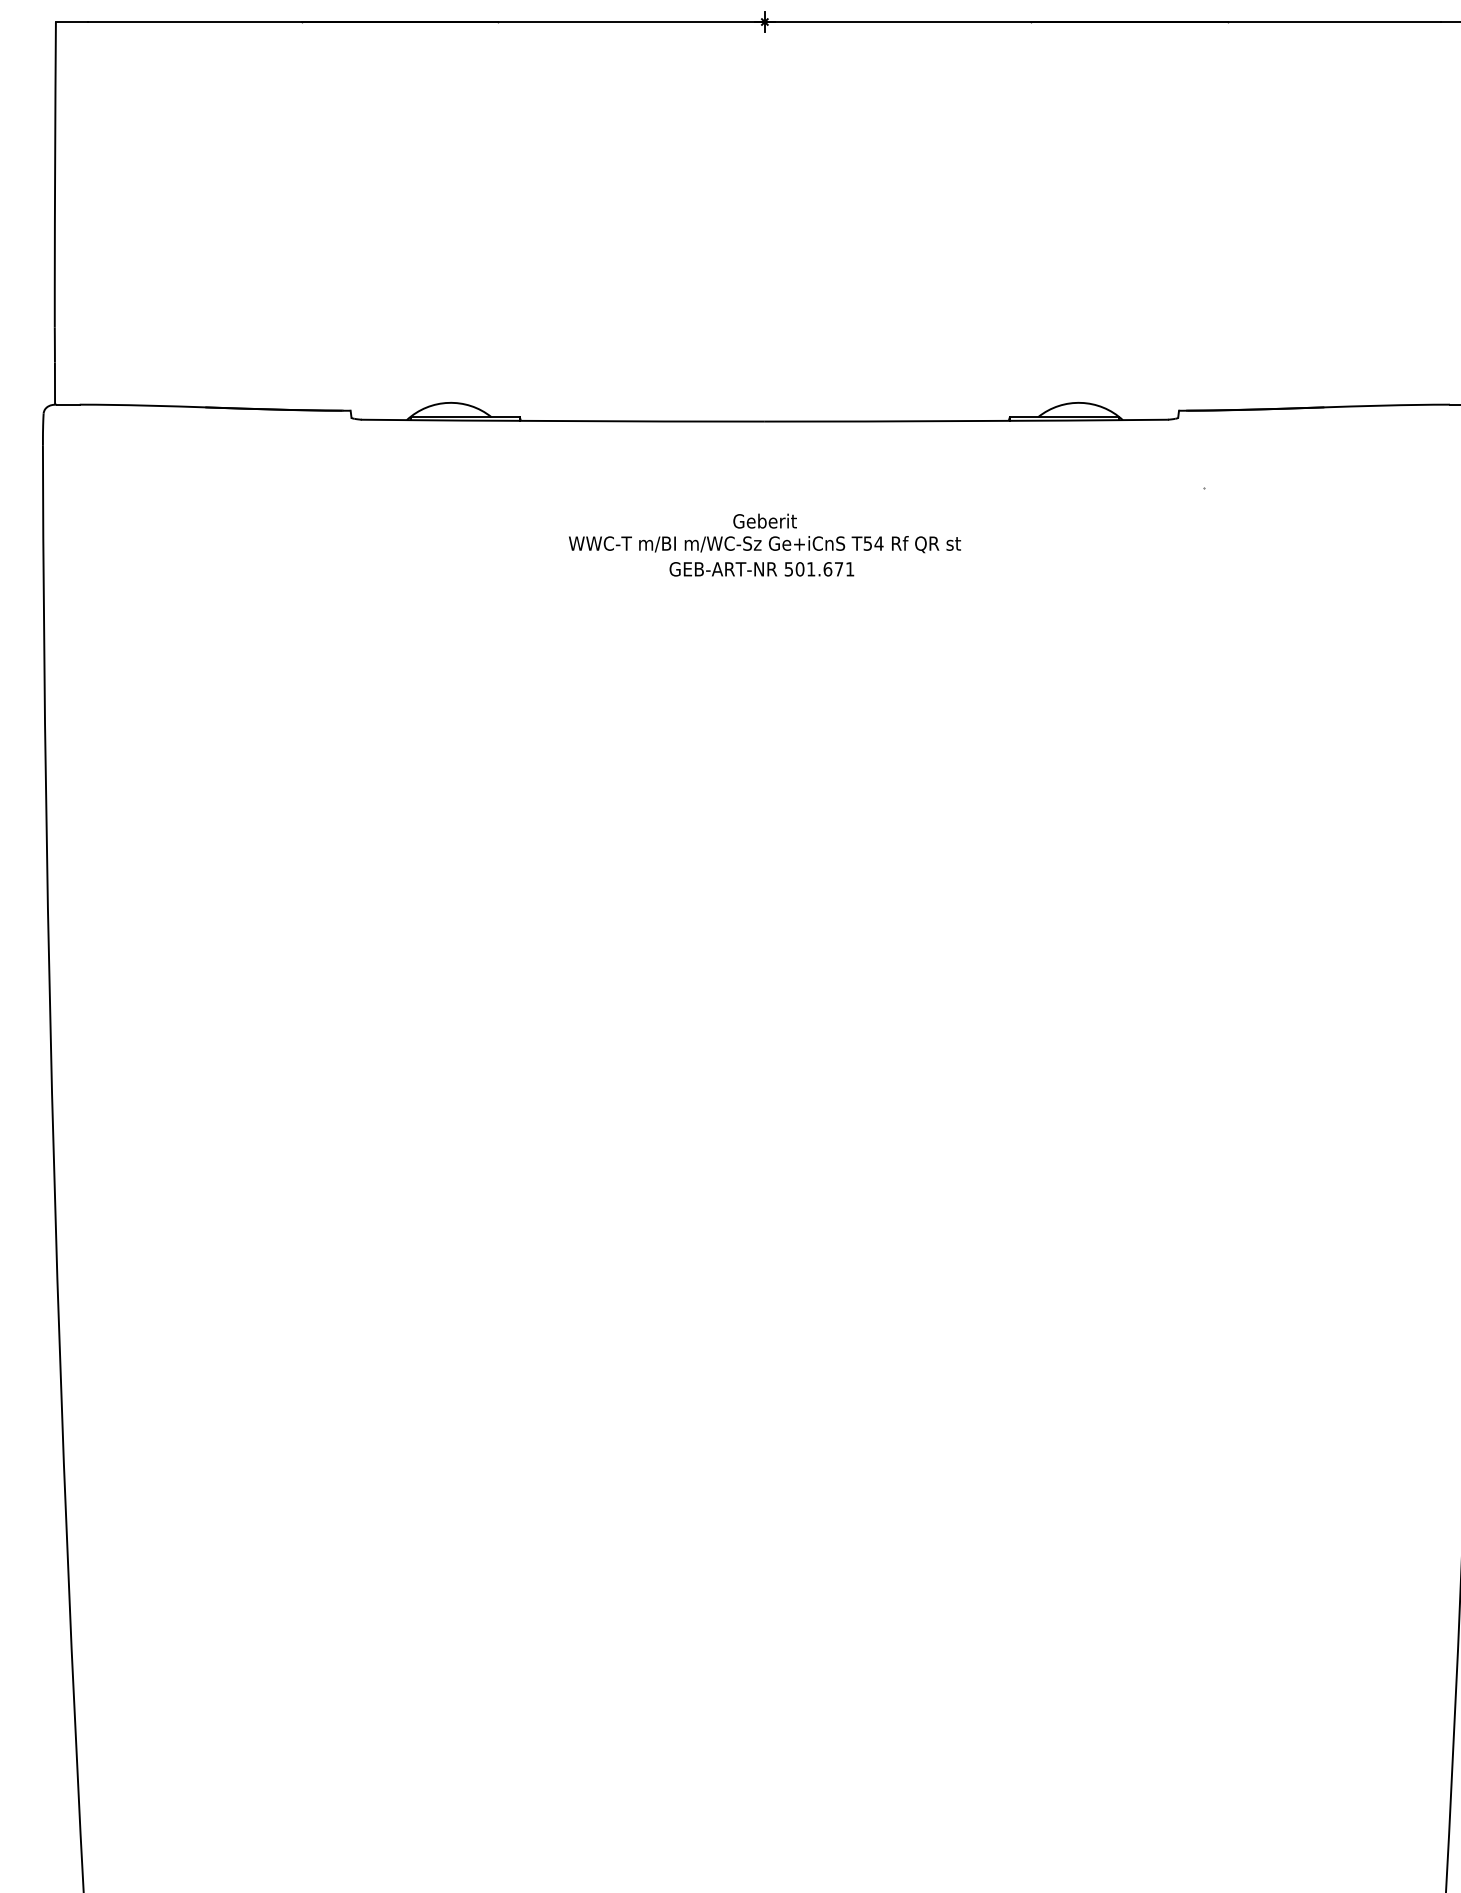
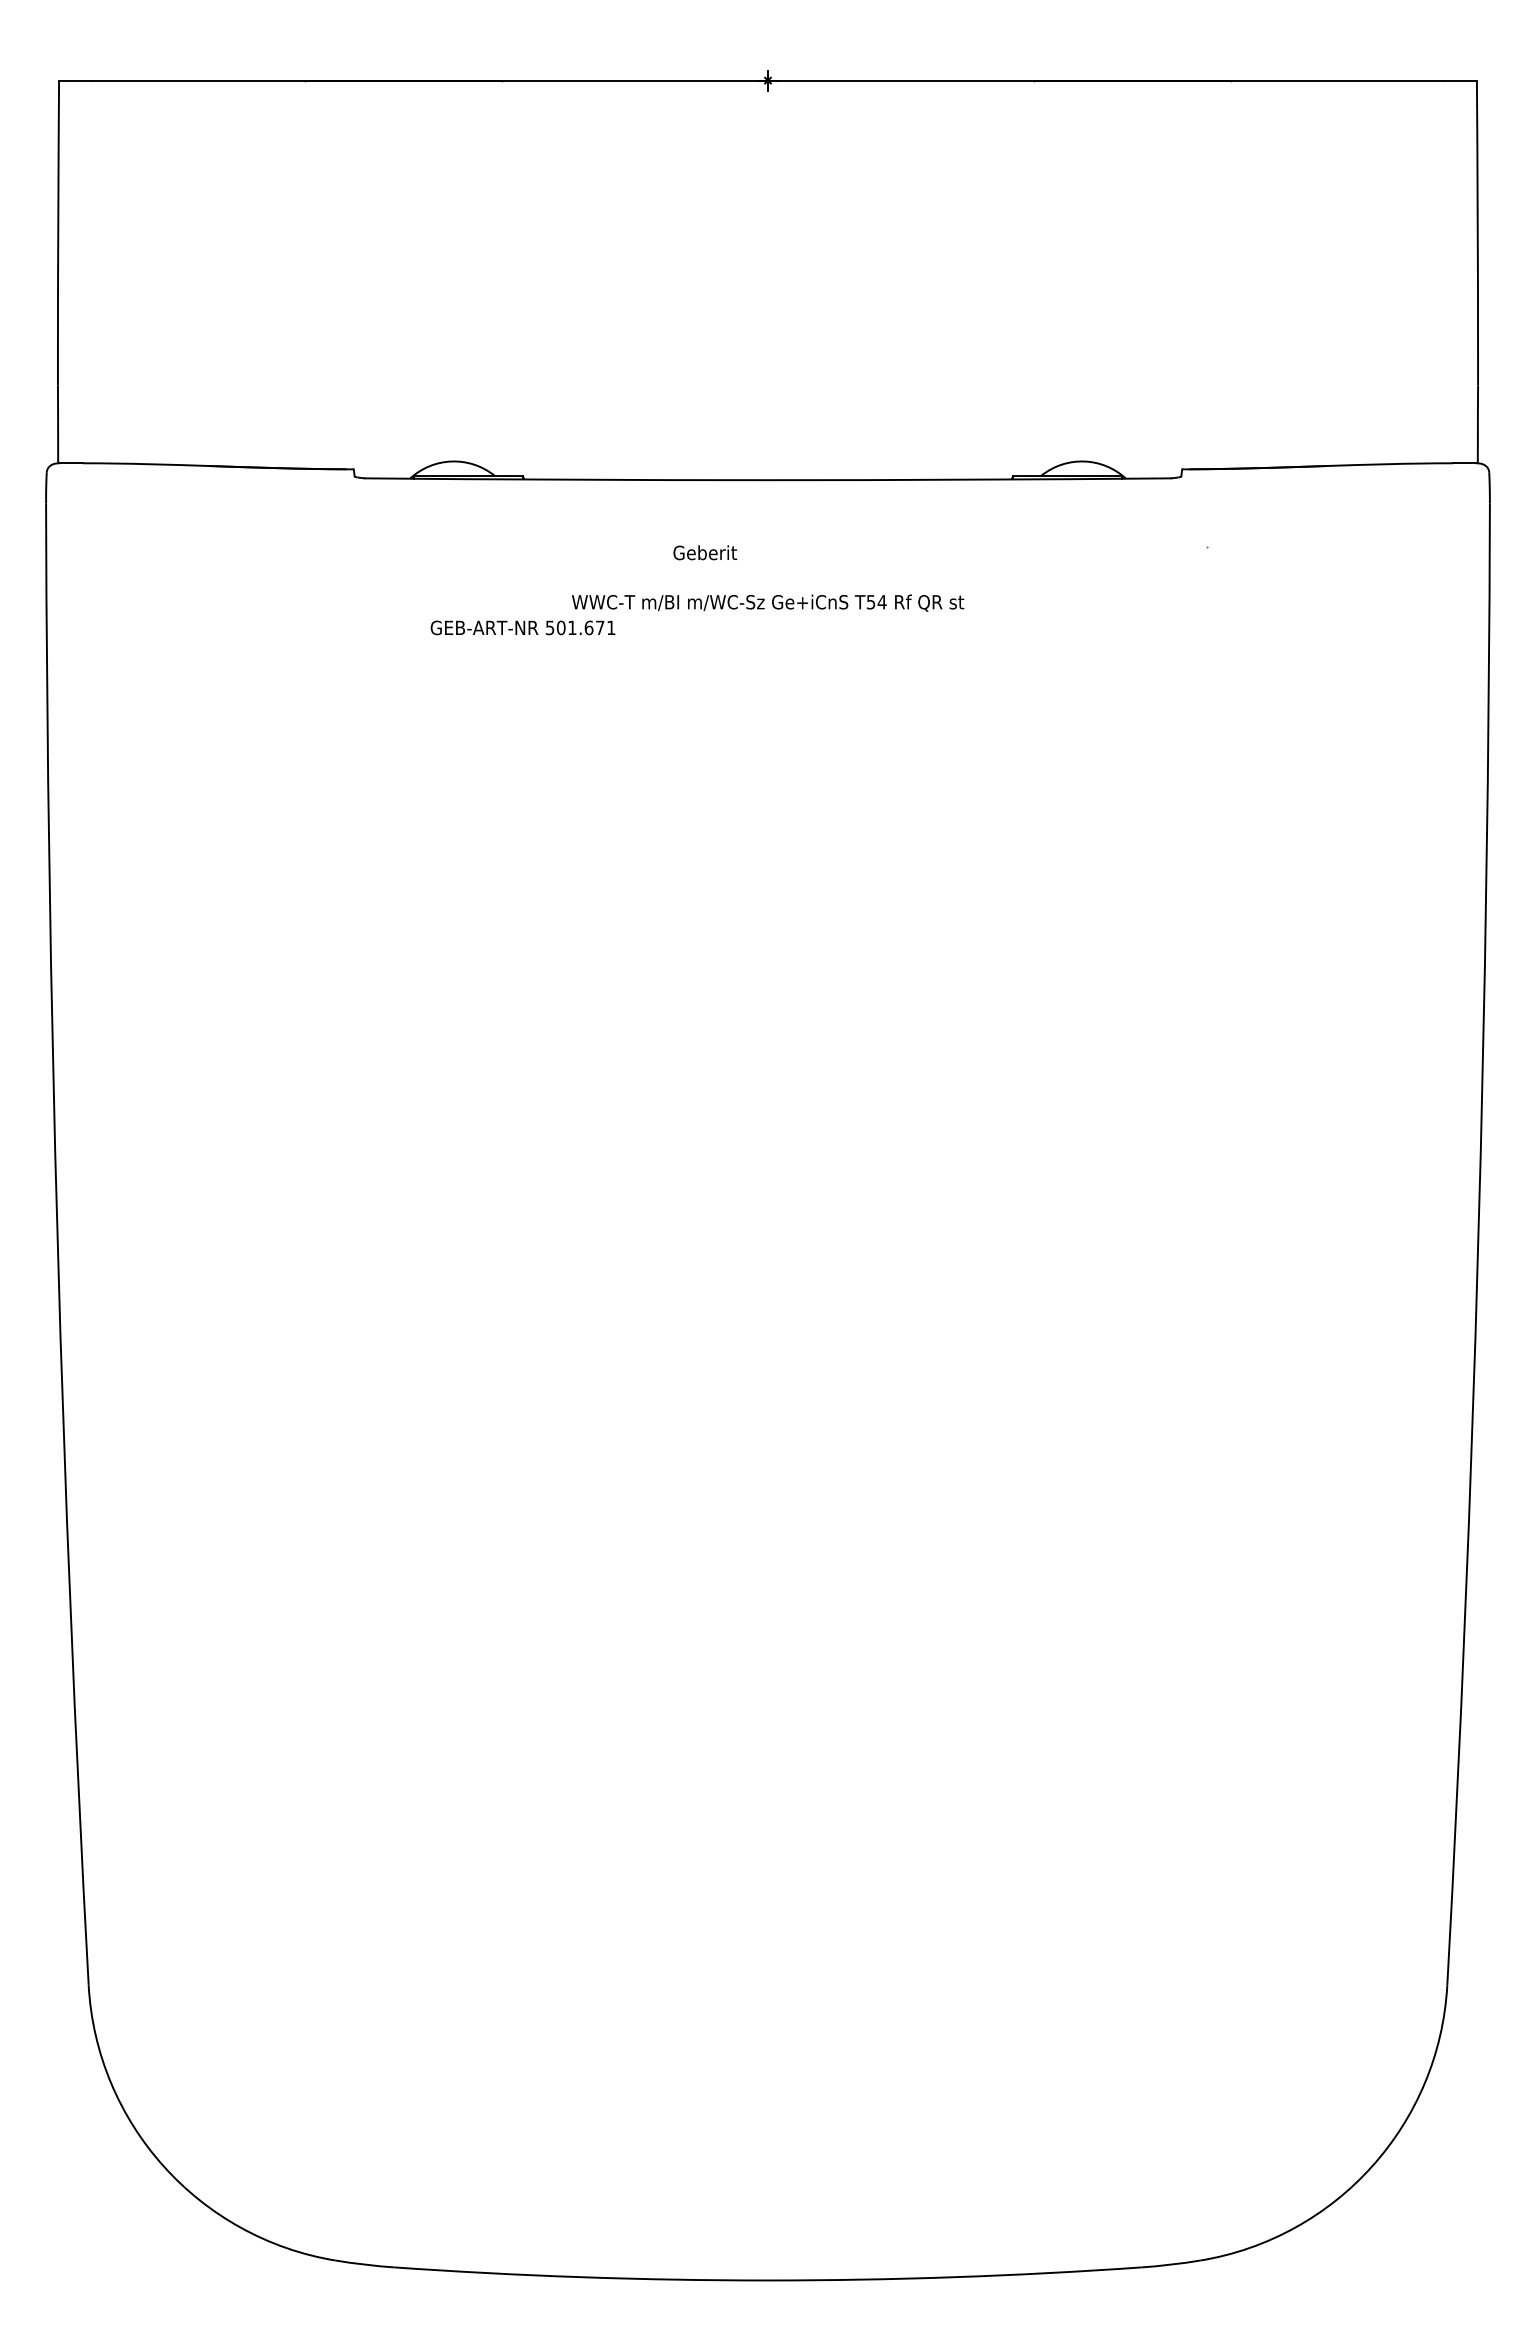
text: (765, 520) -> (705, 552), moved
text: (761, 568) -> (522, 627), moved

